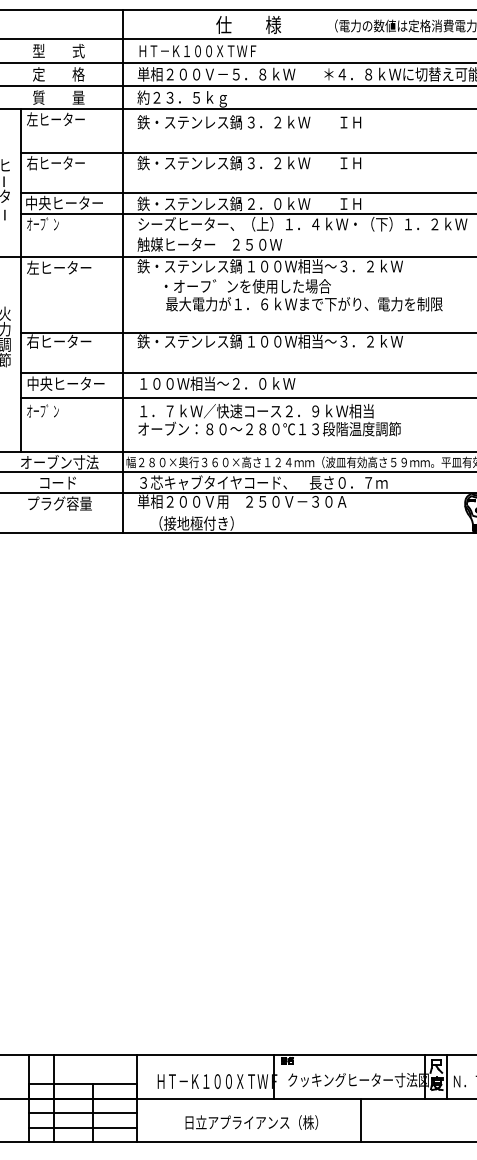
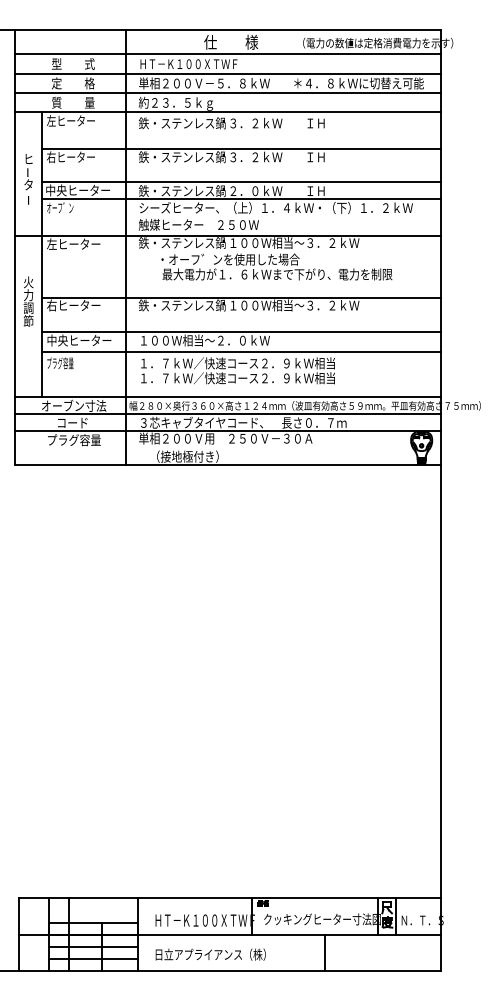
text: (43, 411) -> (60, 363), オーフ゛ン -> プラグ容量
text: (269, 429) -> (248, 378), オーブン：８０～２８０℃１３段階温度調節 -> １．７ｋＷ／快速コース２．９ｋＷ相当
text: (251, 1122) -> (210, 954), moved

